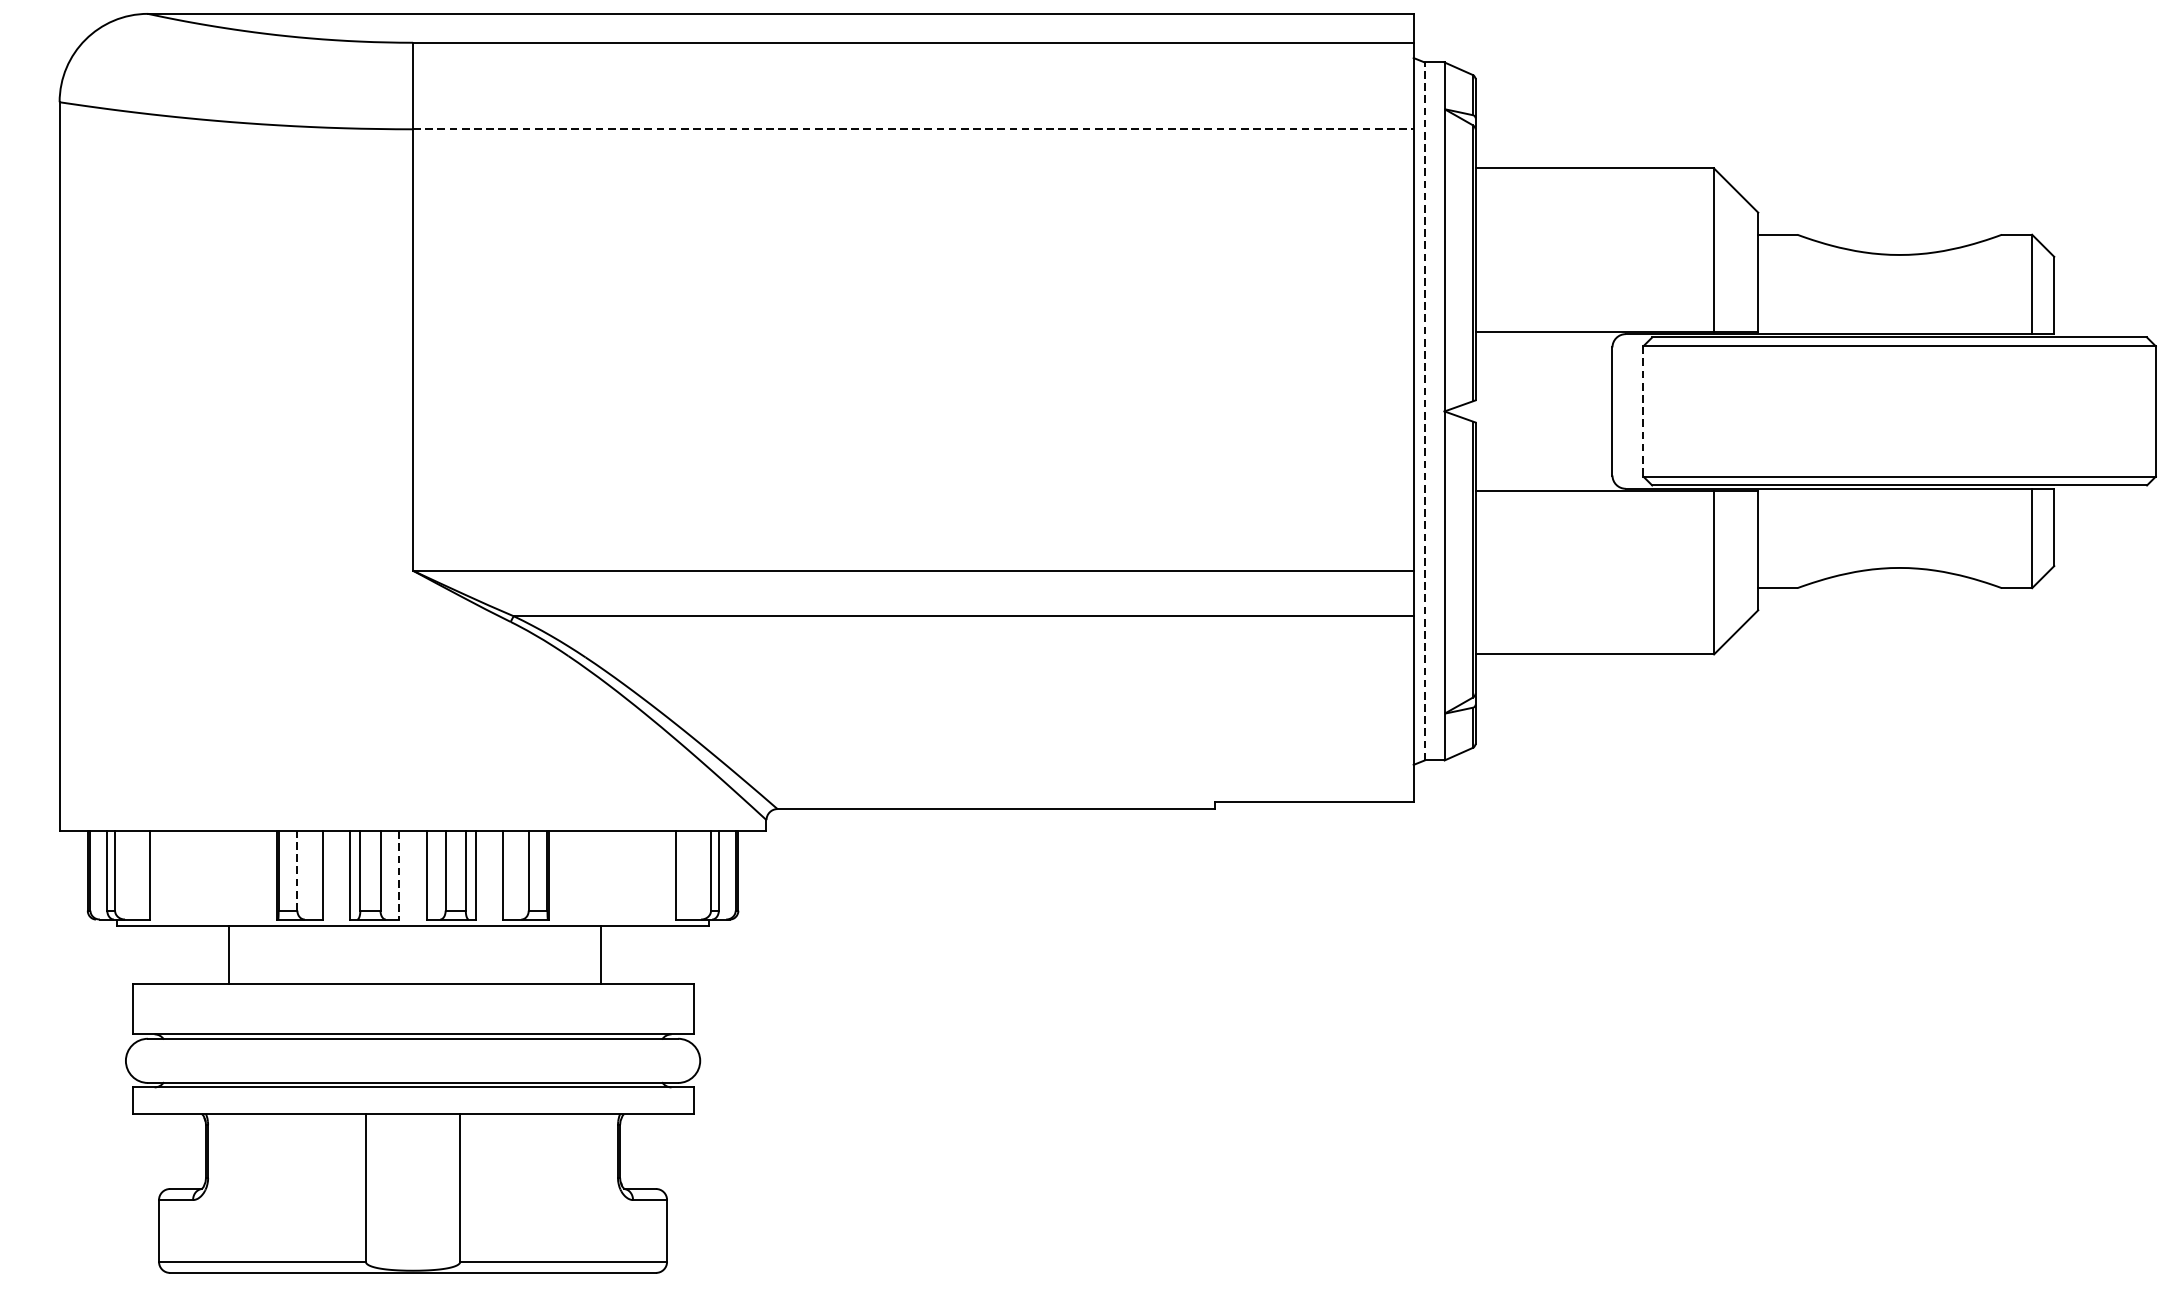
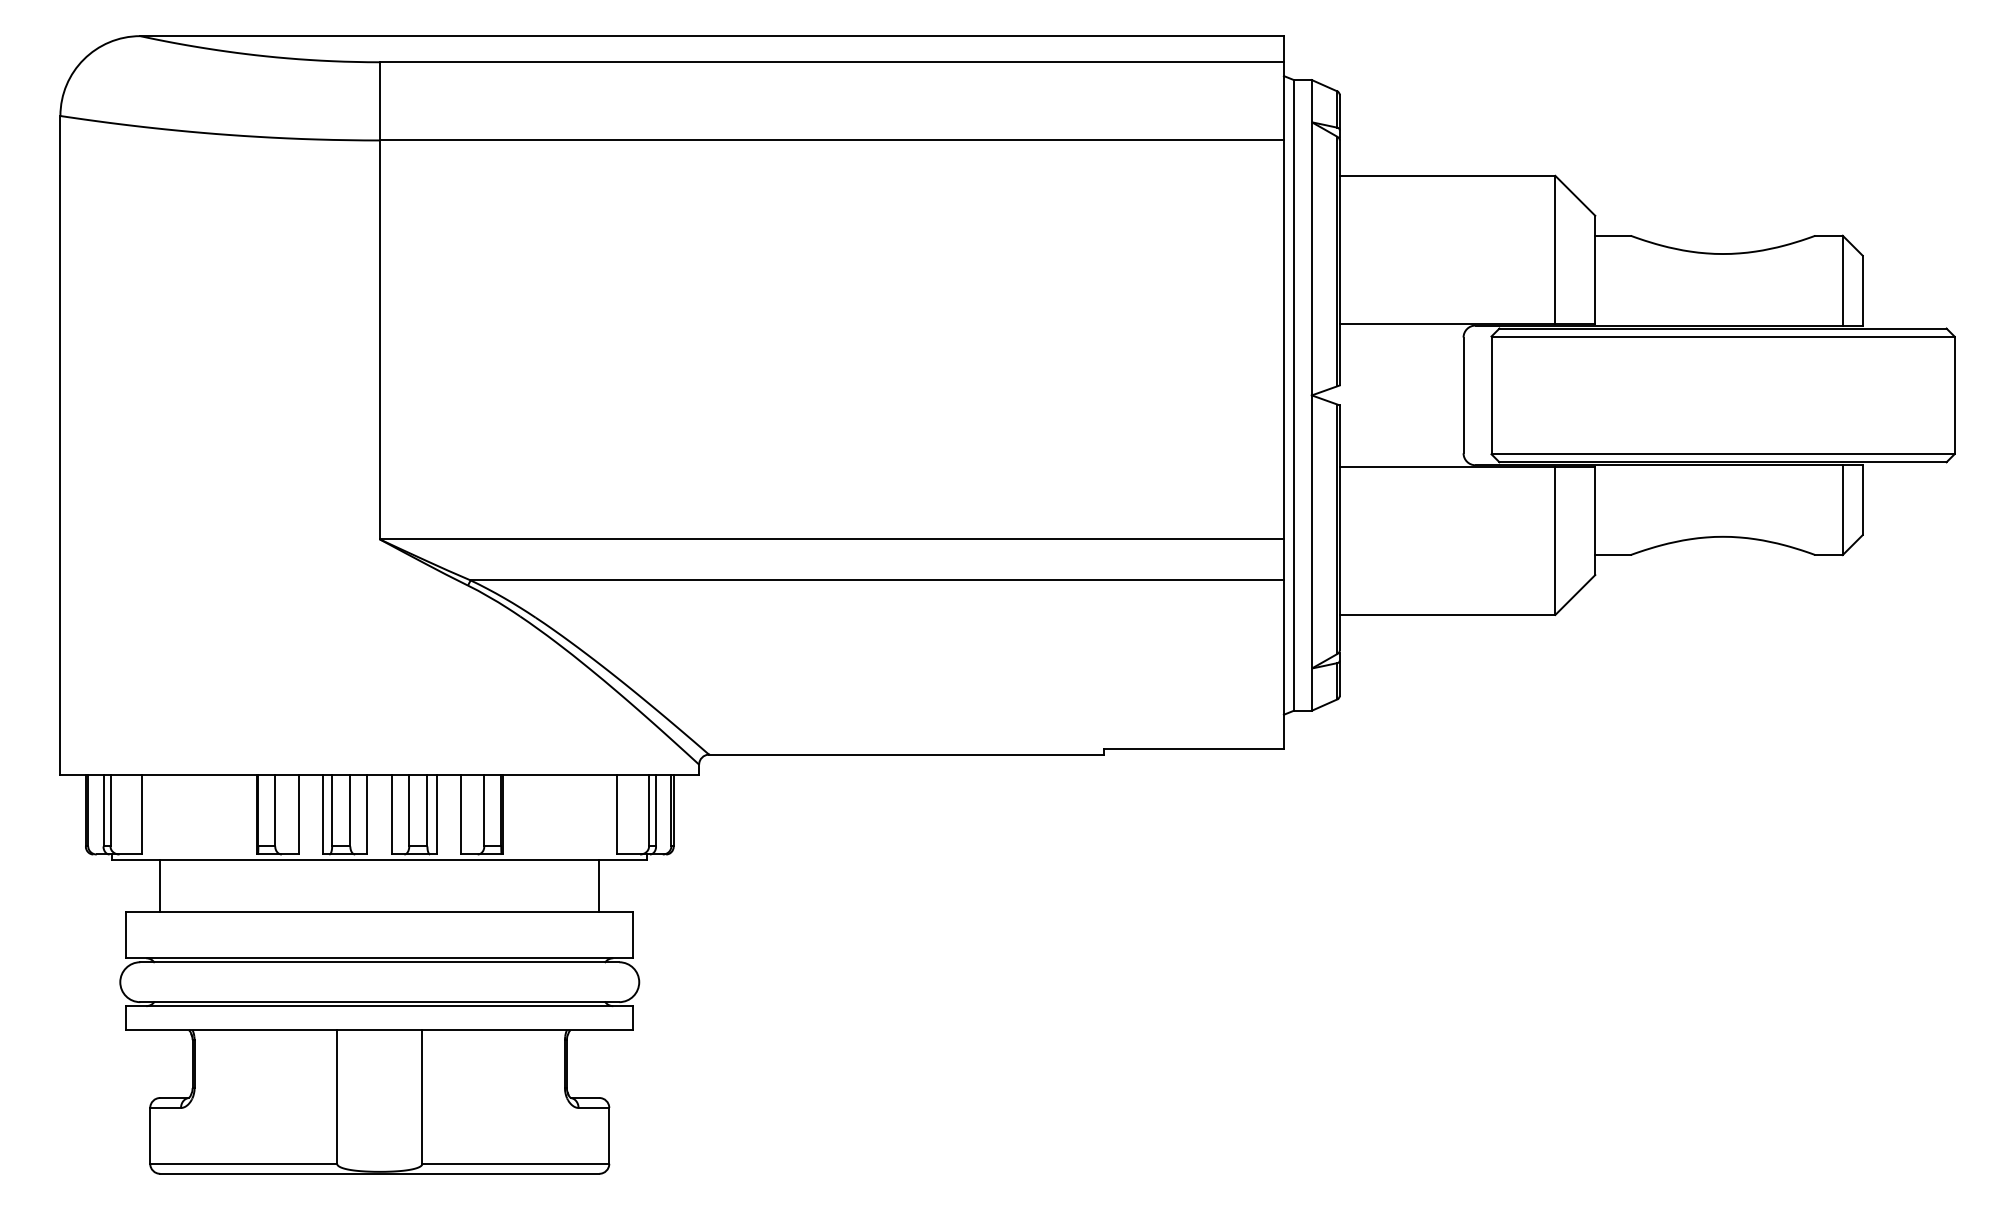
line: (914, 129) -> (832, 140), dashed -> solid
line: (1424, 410) -> (1293, 394), dashed -> solid
line: (1643, 411) -> (1491, 395), dashed -> solid
line: (297, 870) -> (275, 810), dashed -> solid
line: (399, 875) -> (367, 814), dashed -> solid
line: (229, 954) -> (160, 886), moved
line: (600, 954) -> (599, 886), moved

